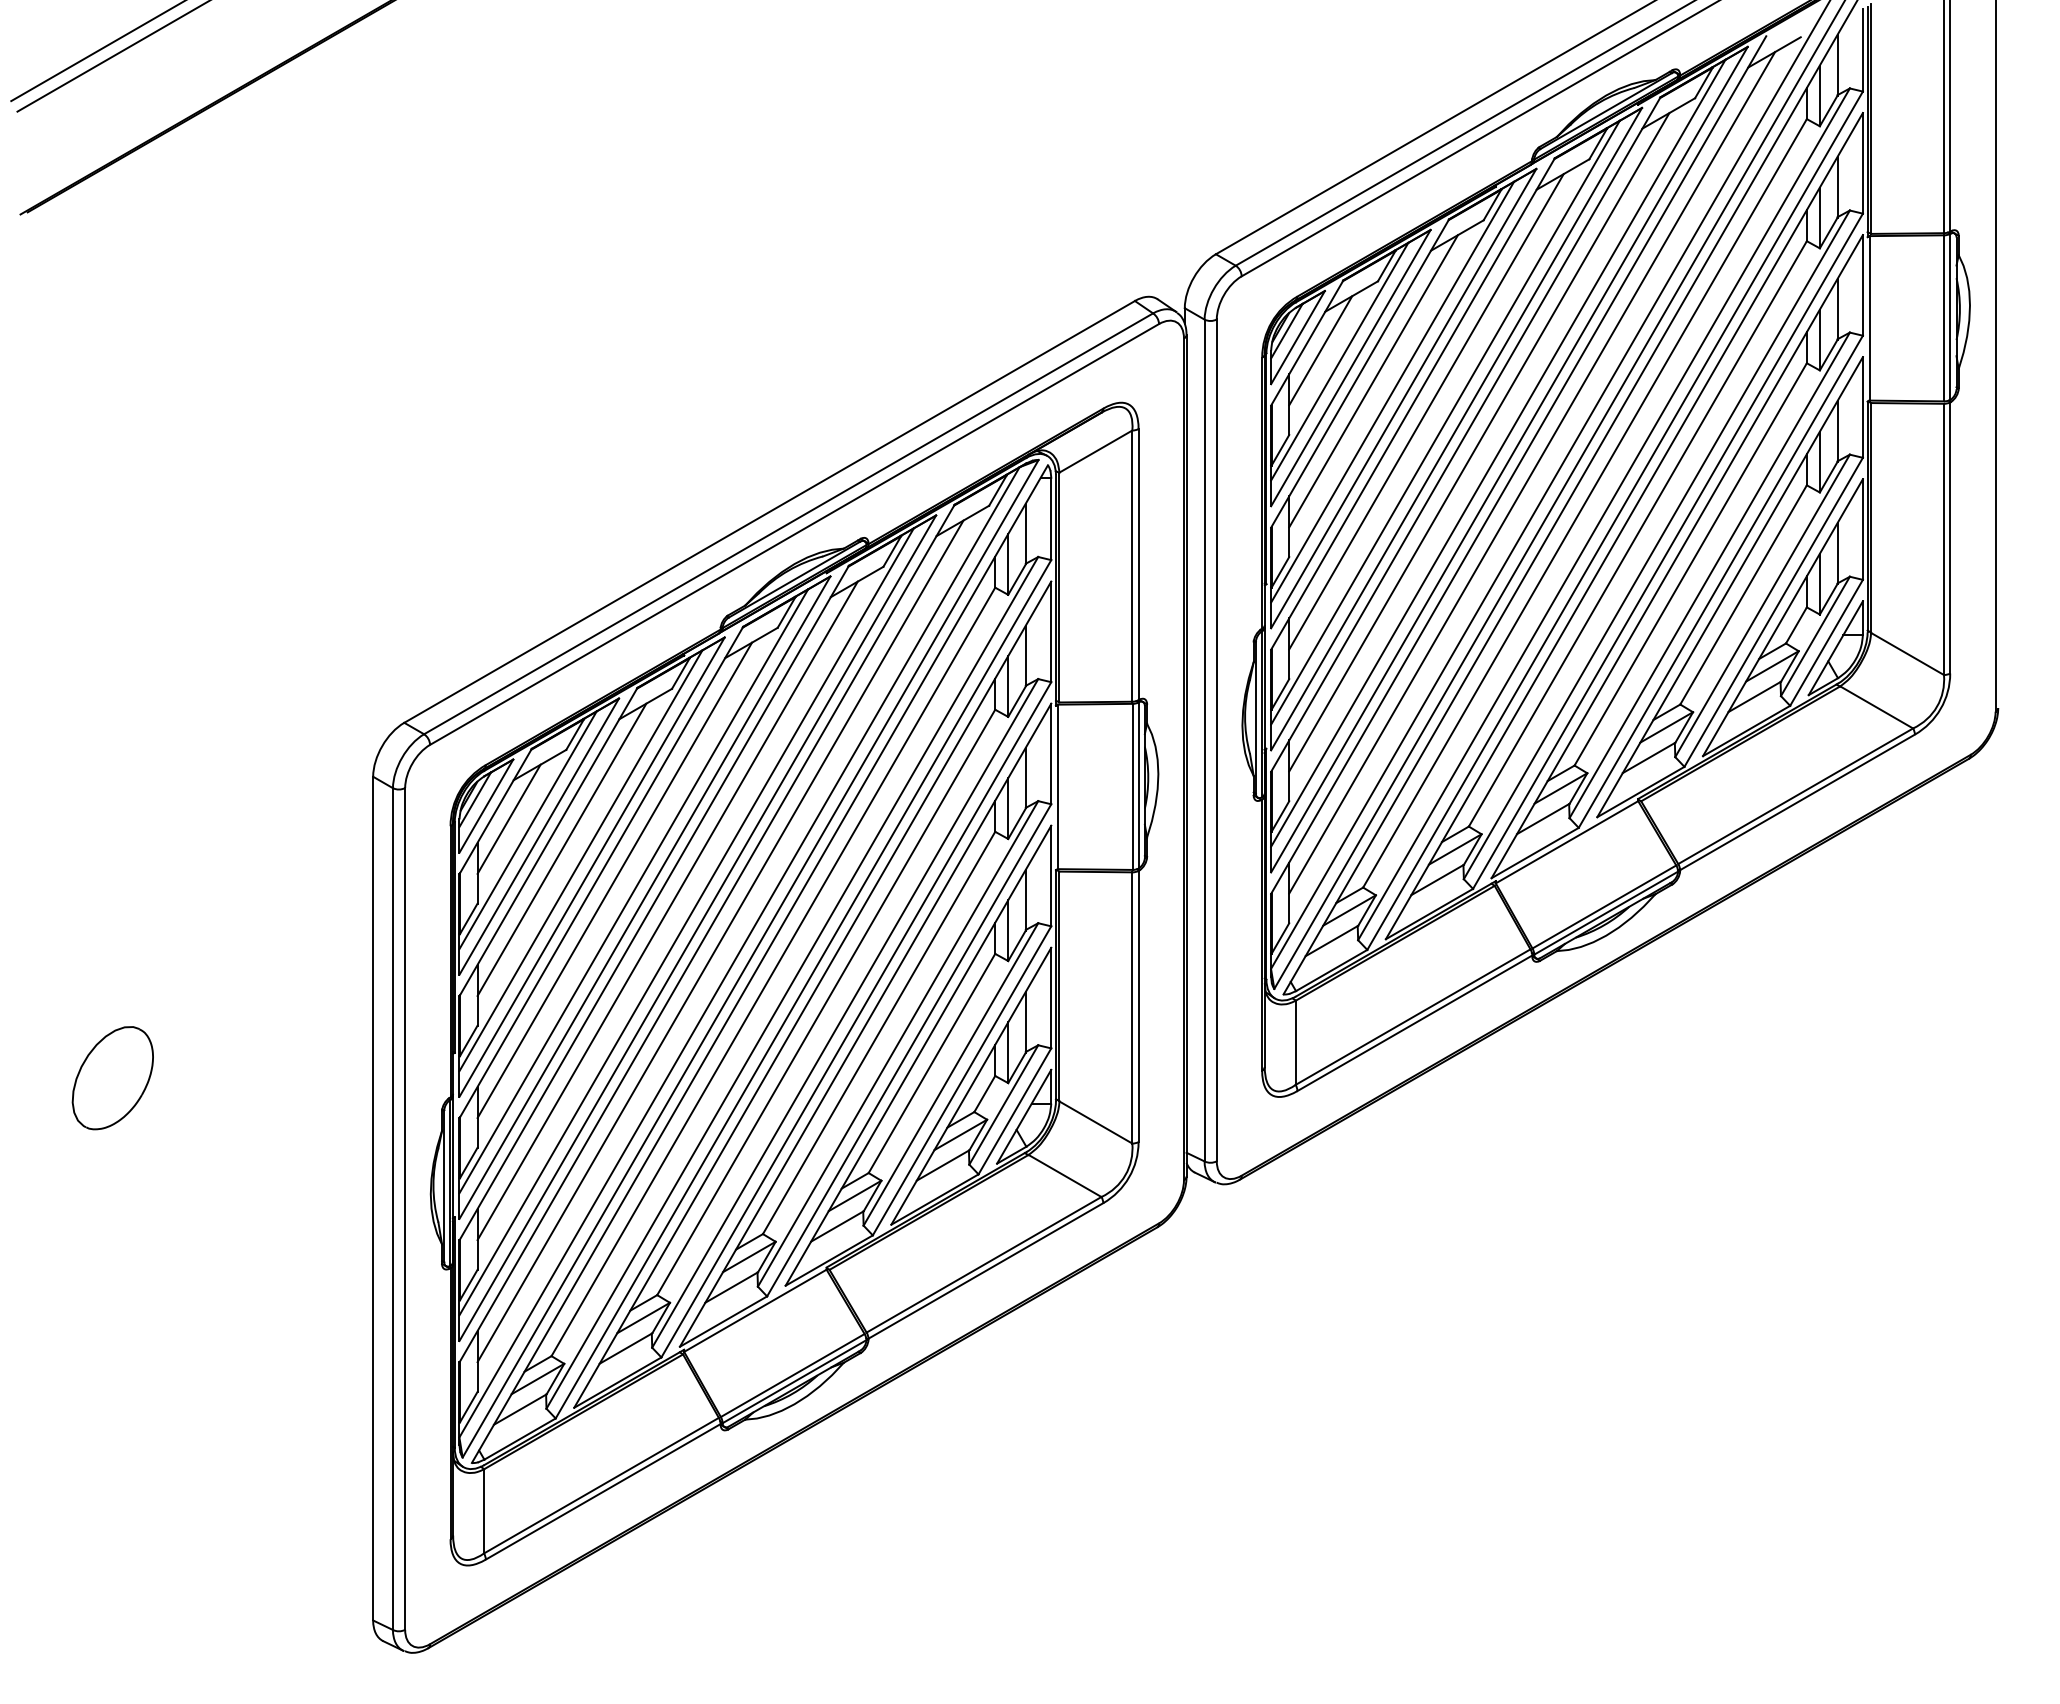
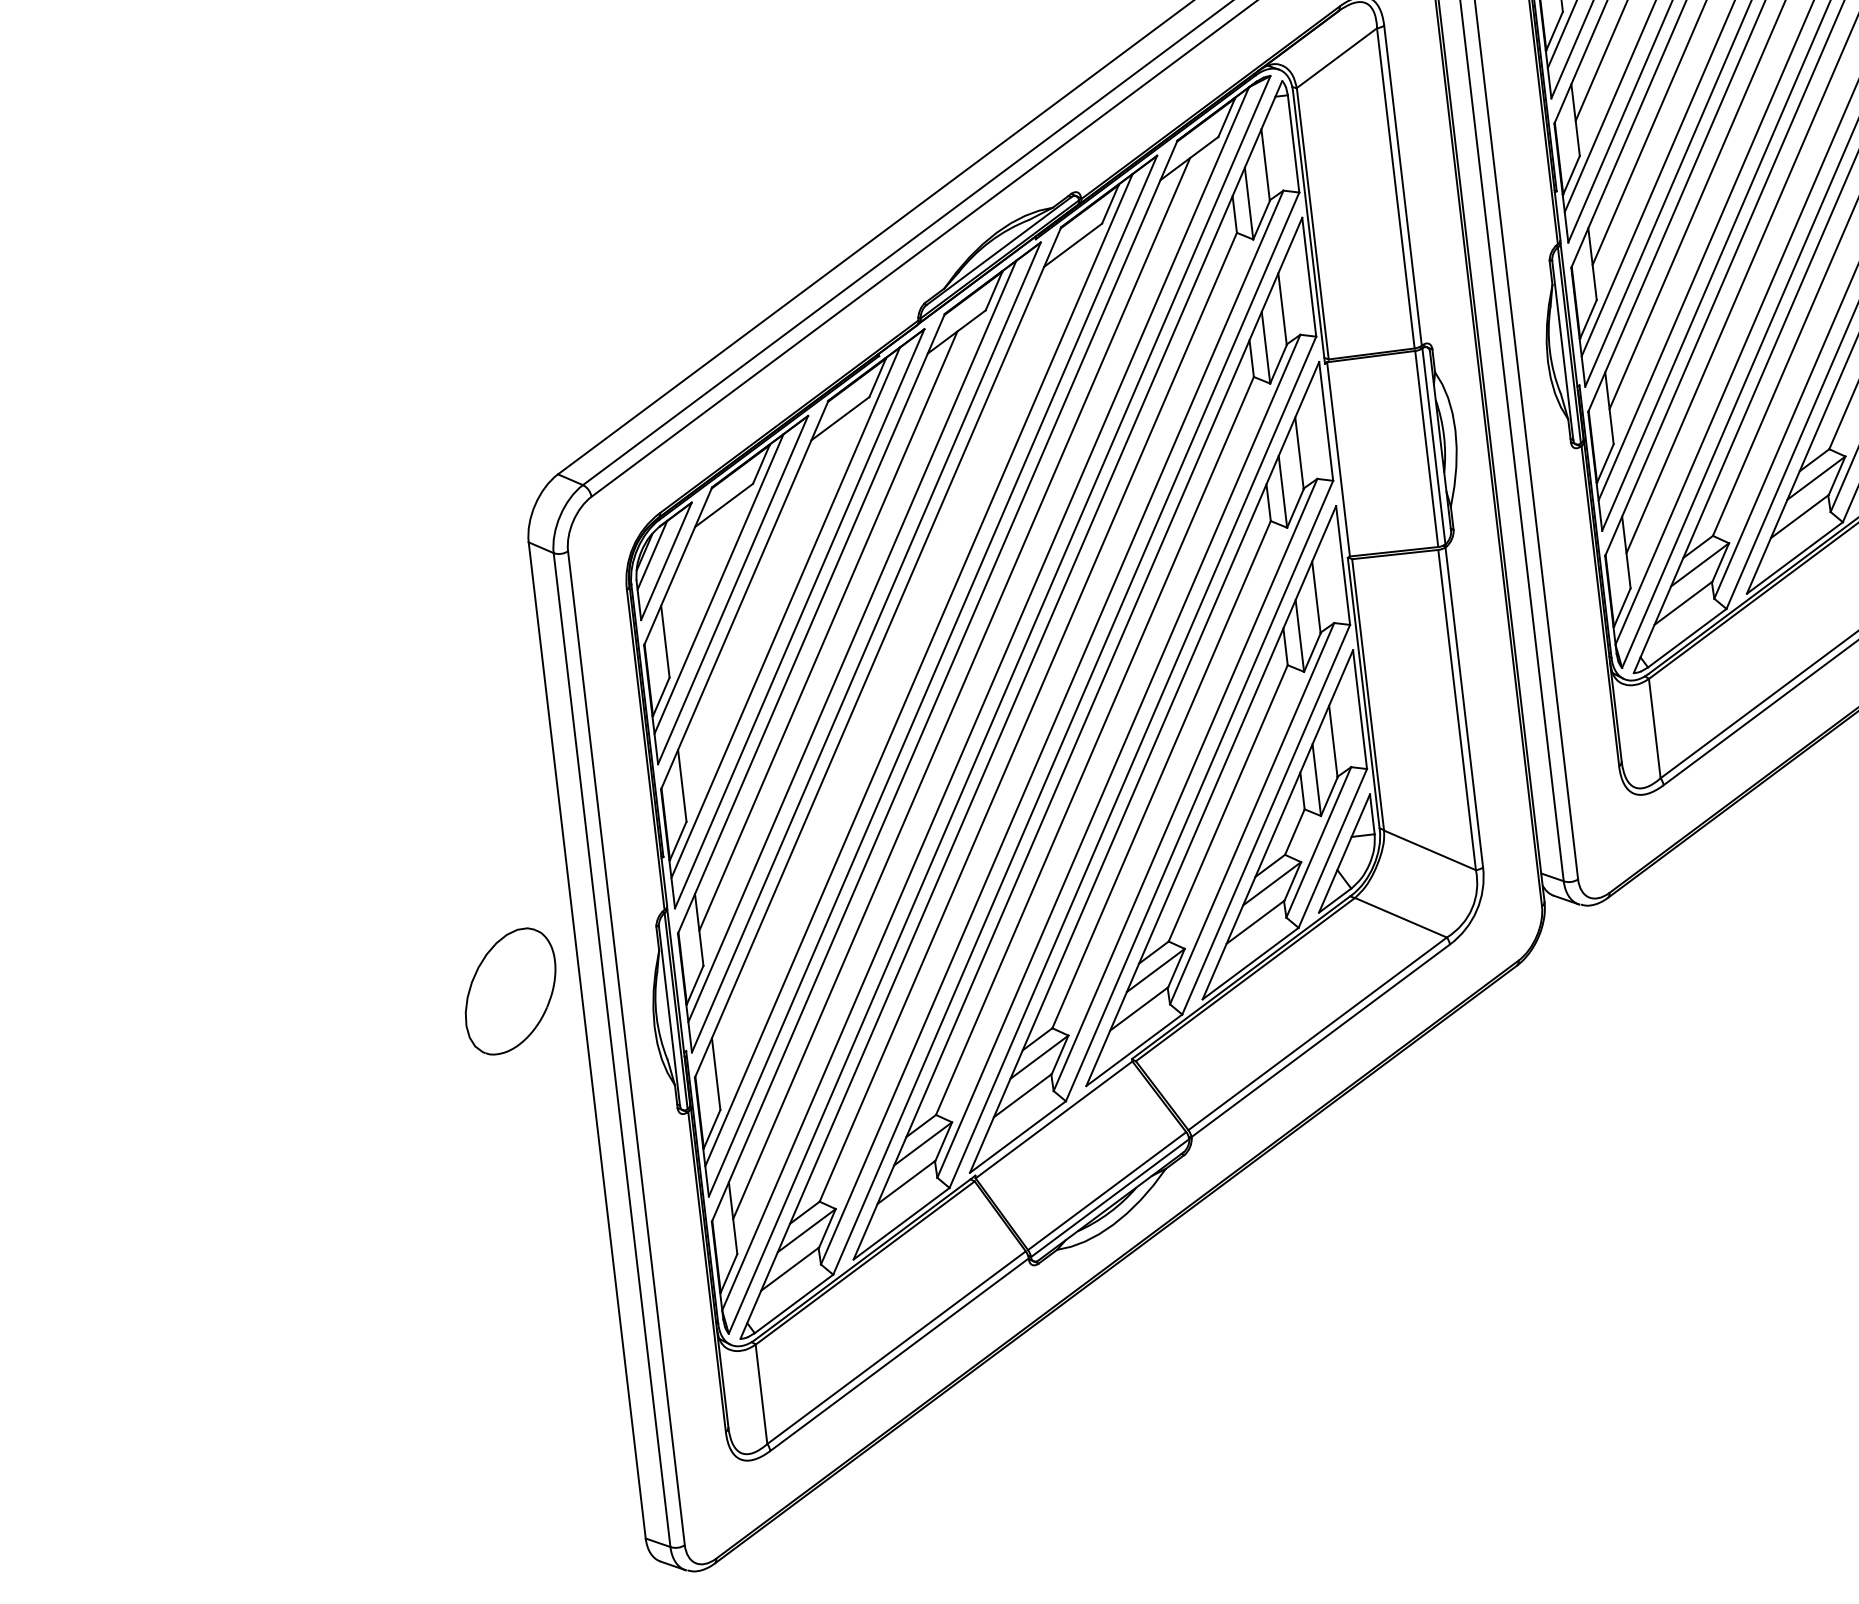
line: (508, 818) -> (694, 572), removed
line: (561, 849) -> (761, 602), removed
line: (667, 910) -> (894, 659), removed
part: (112, 1078) -> (510, 991), moved

